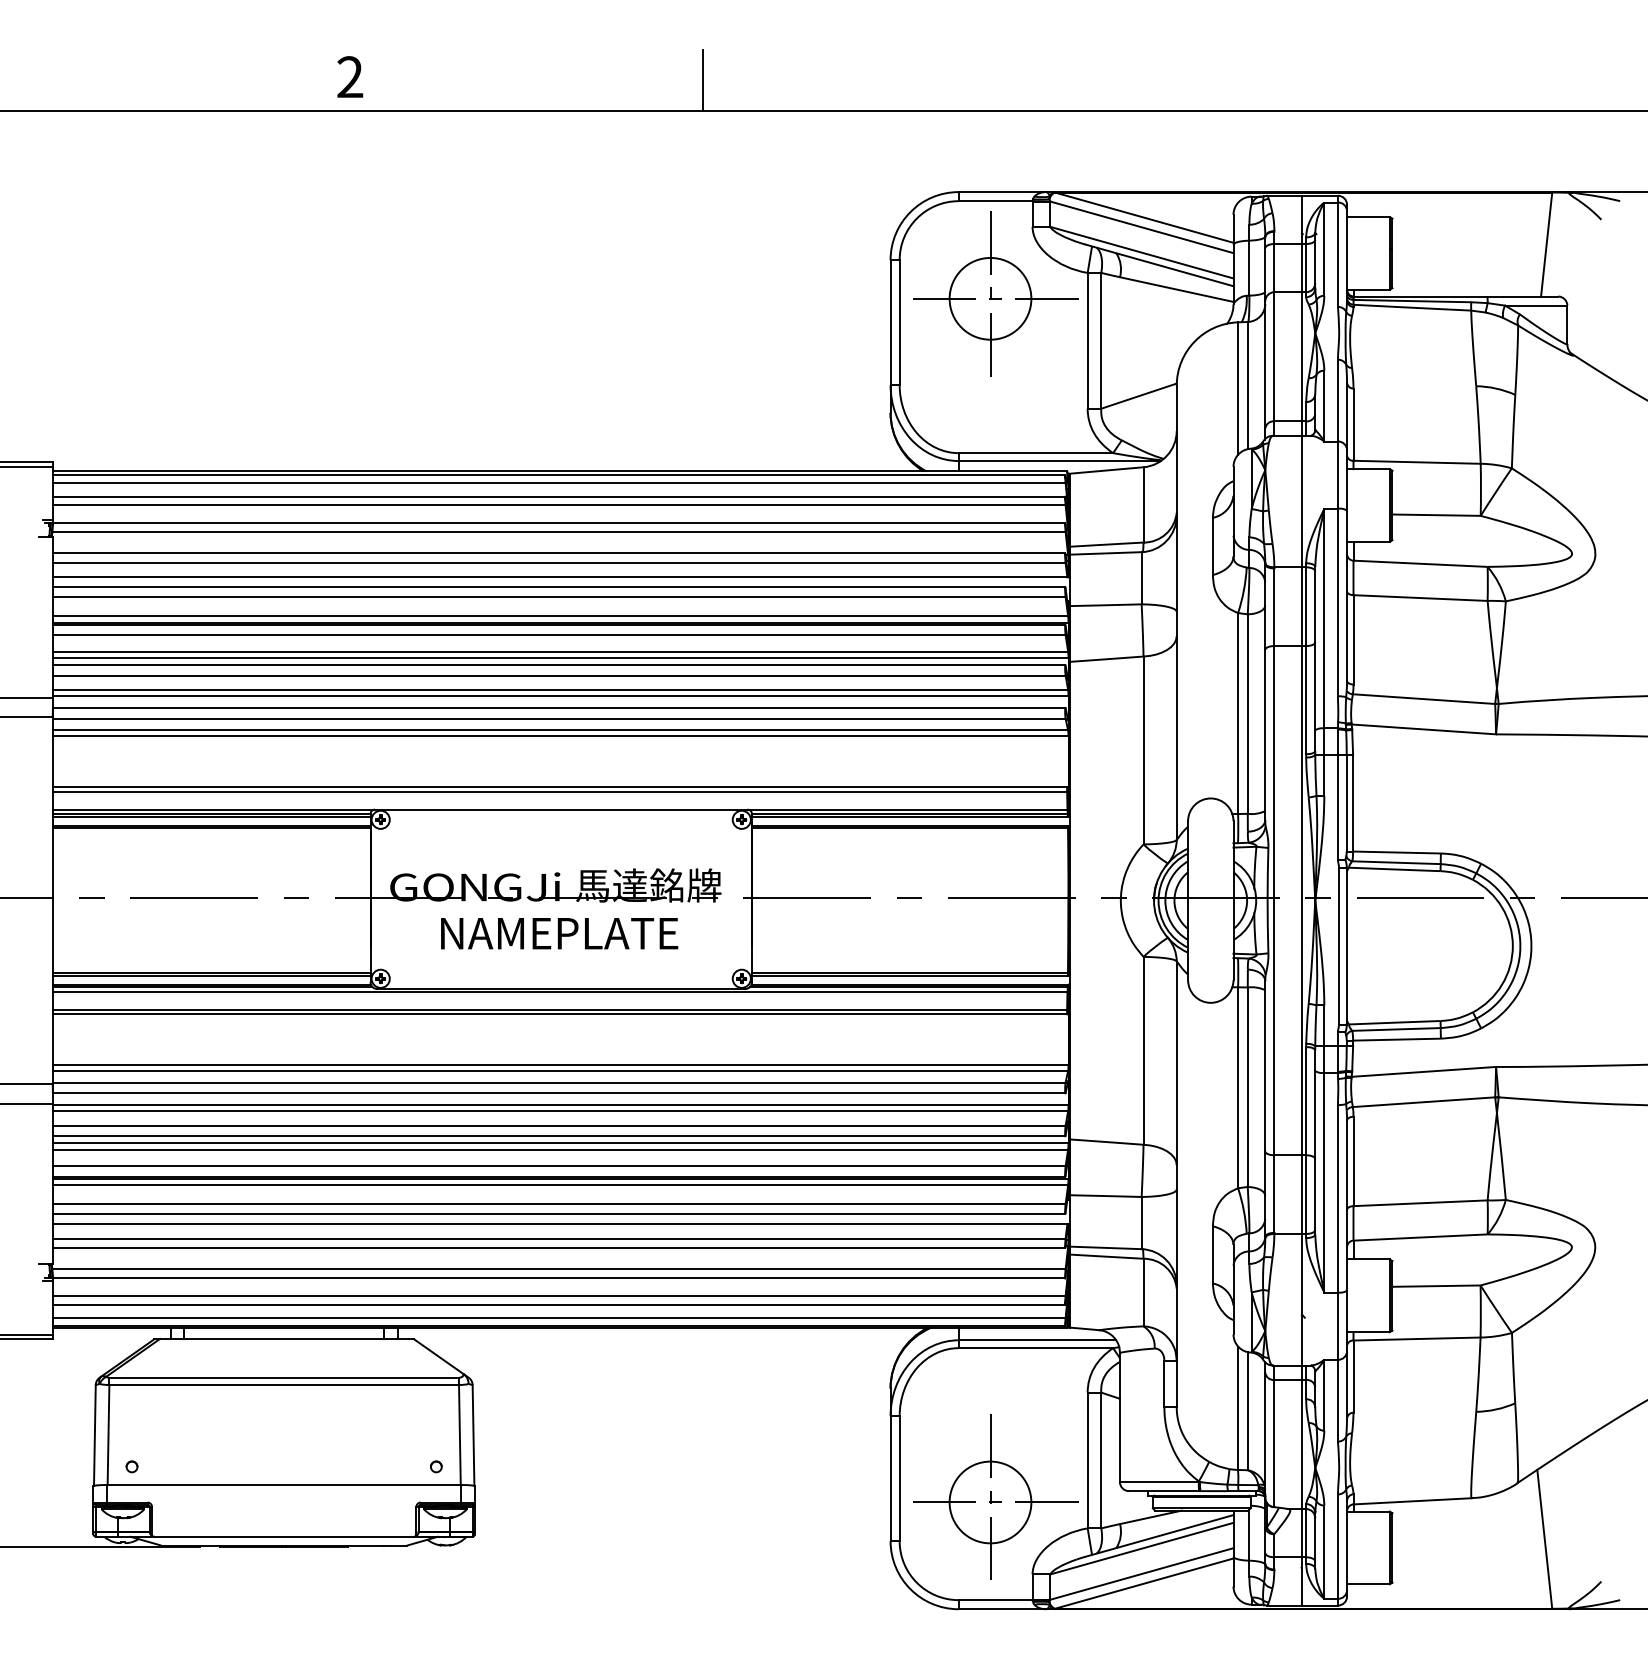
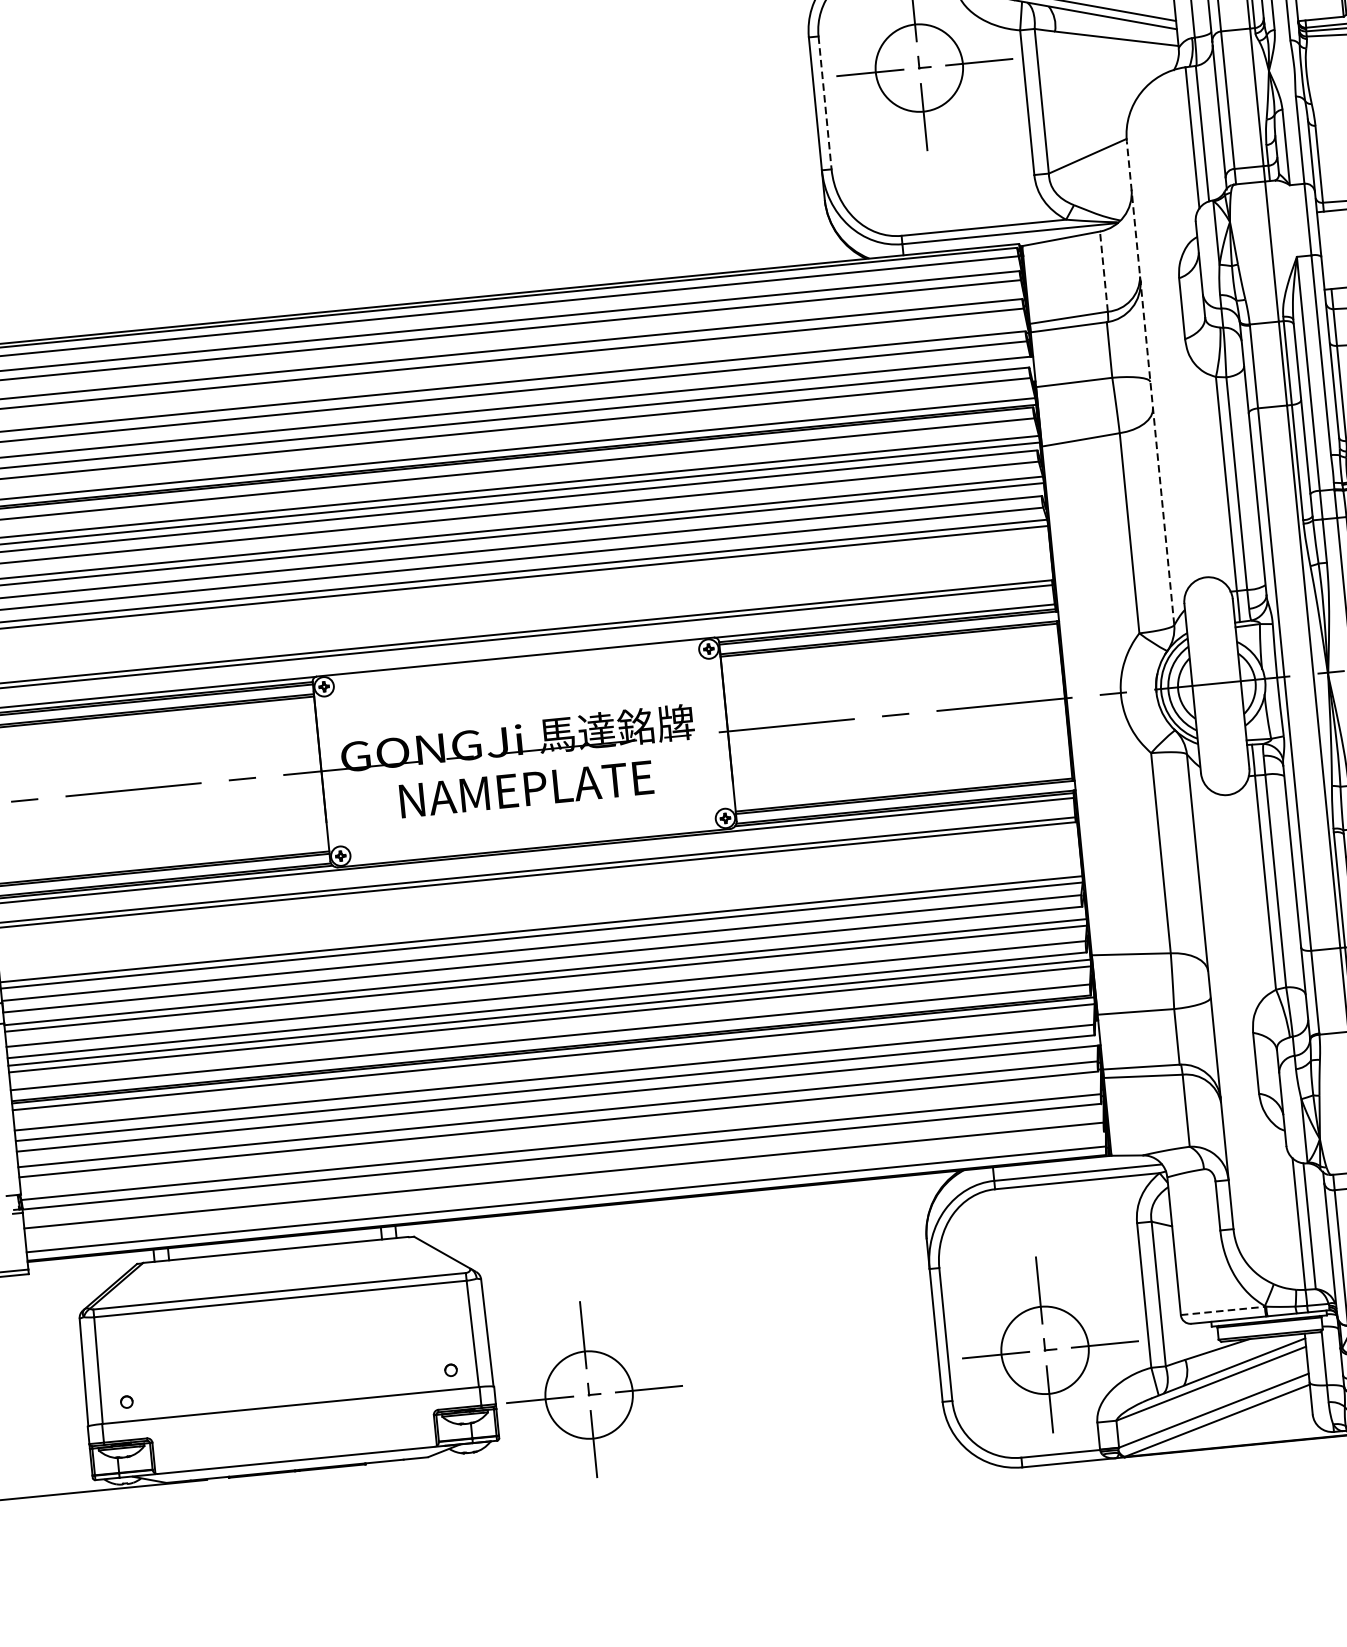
line: (899, 323) -> (824, 103), solid -> dashed
line: (1143, 504) -> (1103, 271), solid -> dashed
line: (1176, 612) -> (1150, 382), solid -> dashed
line: (558, 1304) -> (564, 1184), removed
line: (1159, 1482) -> (1223, 1311), solid -> dashed
part: (567, 1496) -> (593, 1388), added

